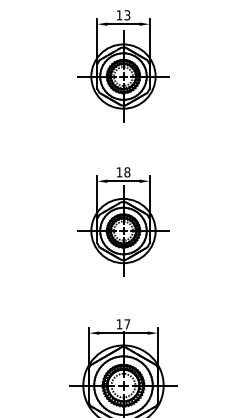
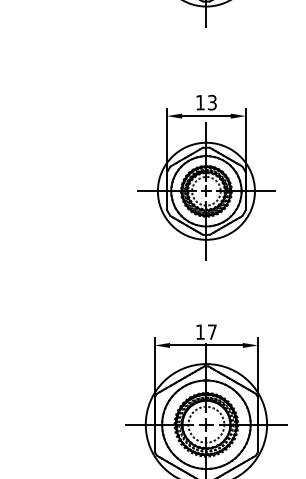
text: (127, 172) -> (212, 102), 18 -> 13

